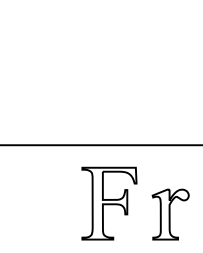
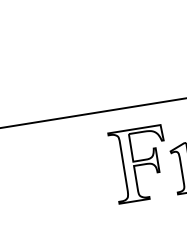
part: (109, 203) -> (140, 164), moved

